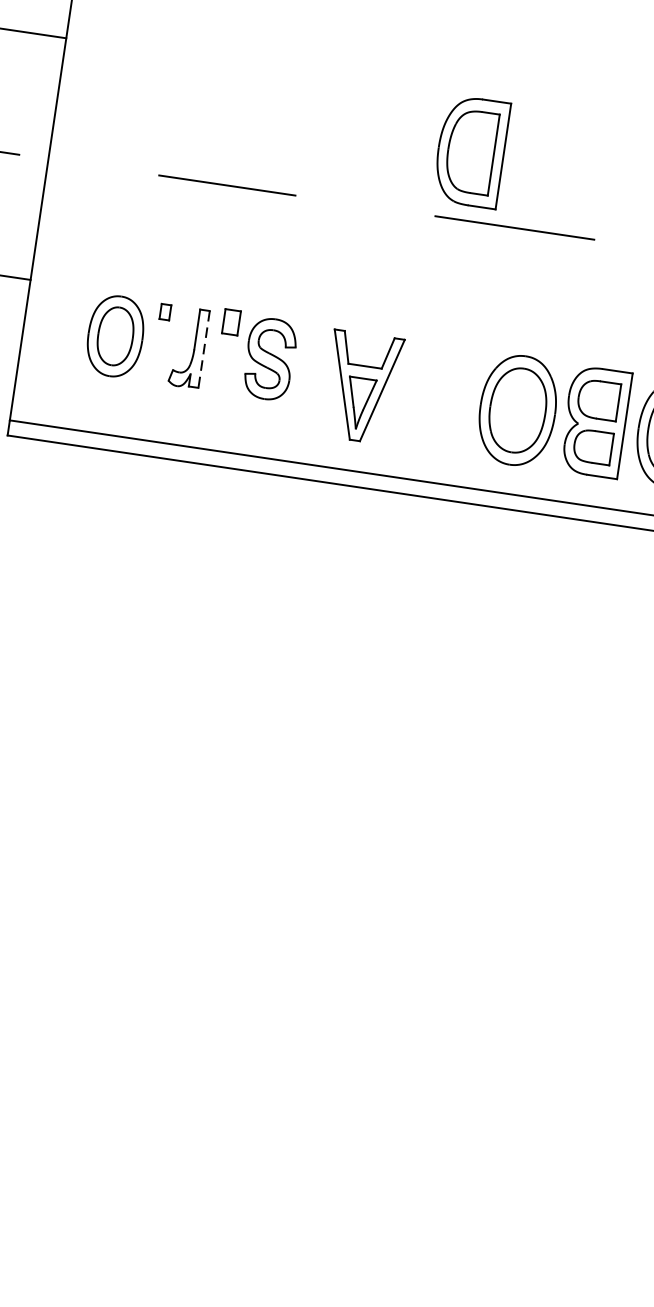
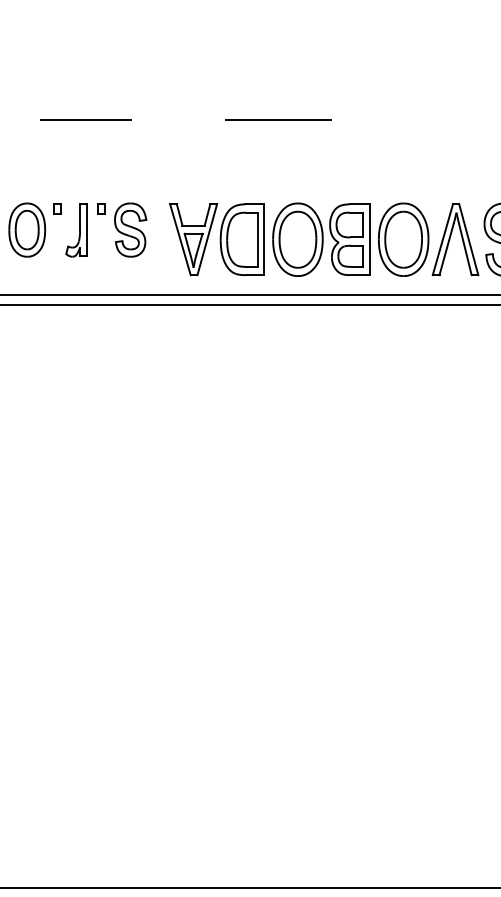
part: (469, 151) -> (241, 239), moved
part: (231, 320) -> (101, 208), size x0.62
line: (204, 350) -> (86, 230), dashed -> solid

